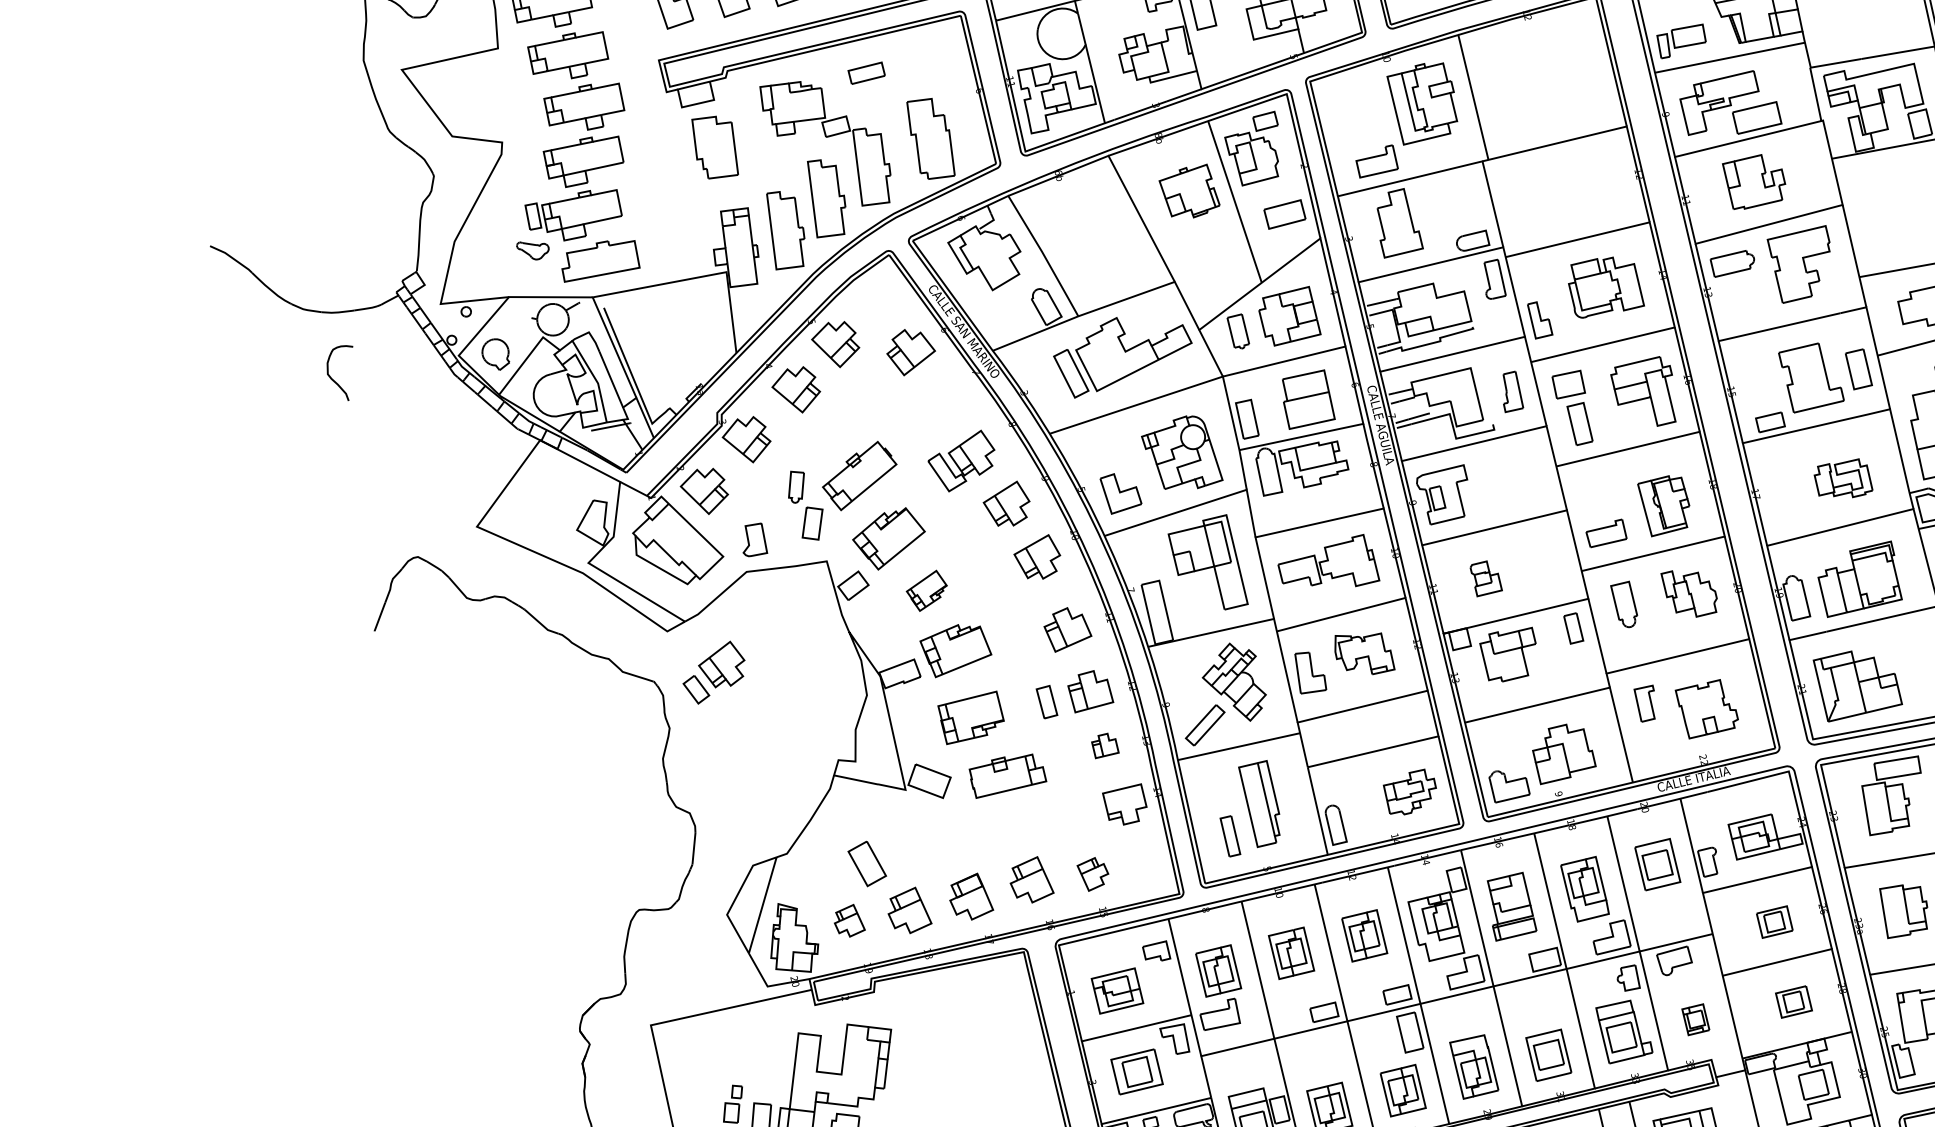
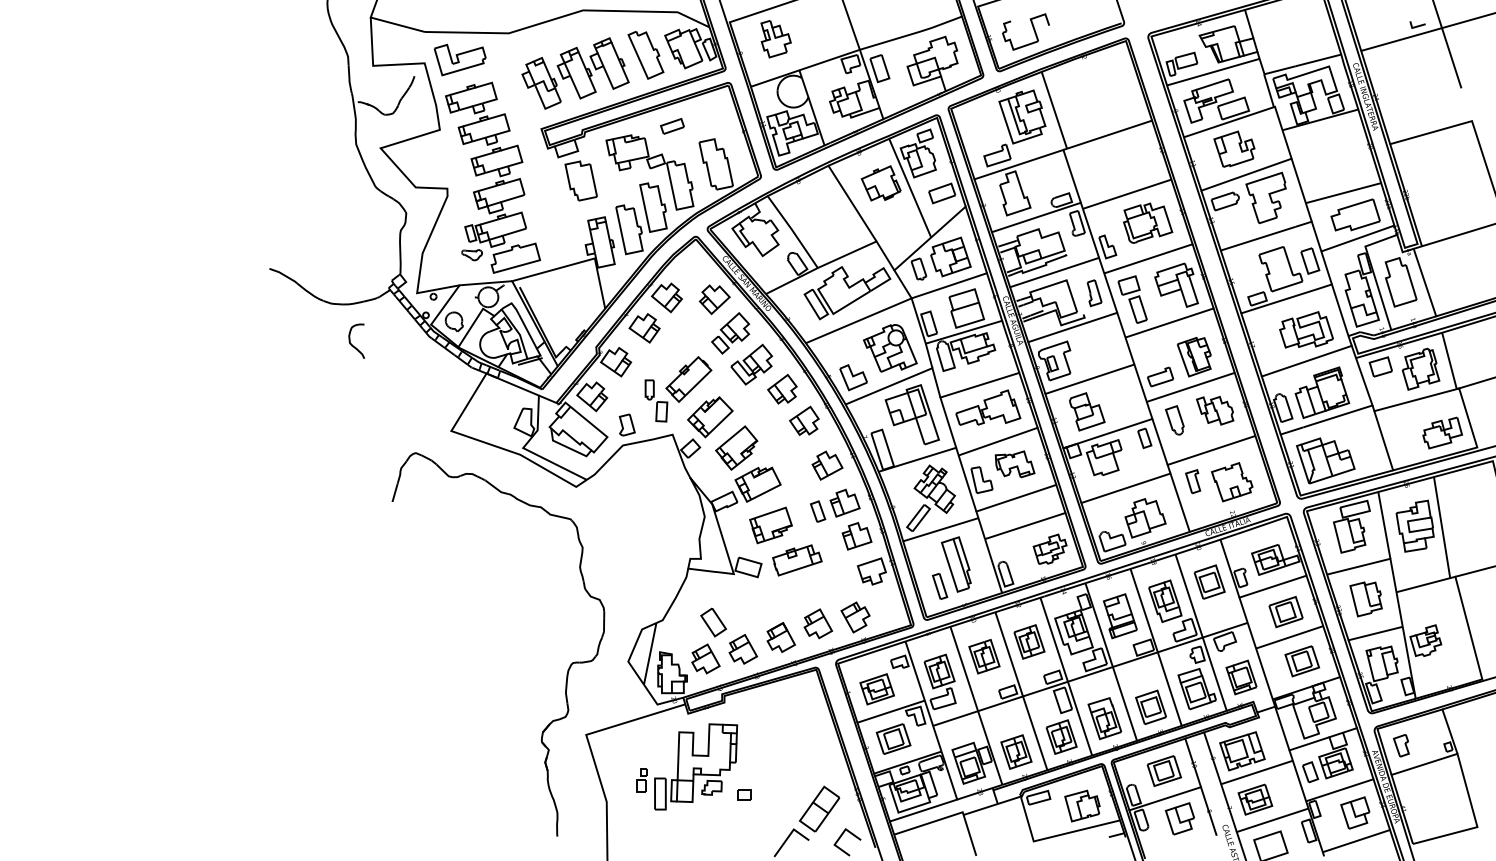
part: (1843, 477) -> (1306, 329), size x1.43
part: (1486, 578) -> (1087, 411), size x1.67
part: (926, 589) -> (736, 447), size x1.67
part: (713, 672) -> (730, 333), moved
part: (1104, 746) -> (856, 536), size x1.67
part: (1092, 874) -> (855, 617), size x1.43
part: (849, 919) -> (705, 658), size x1.43
part: (1773, 922) -> (1285, 612), size x1.43
part: (1792, 1002) -> (1301, 661), size x1.43
part: (1695, 1019) -> (1241, 677), size x1.67

